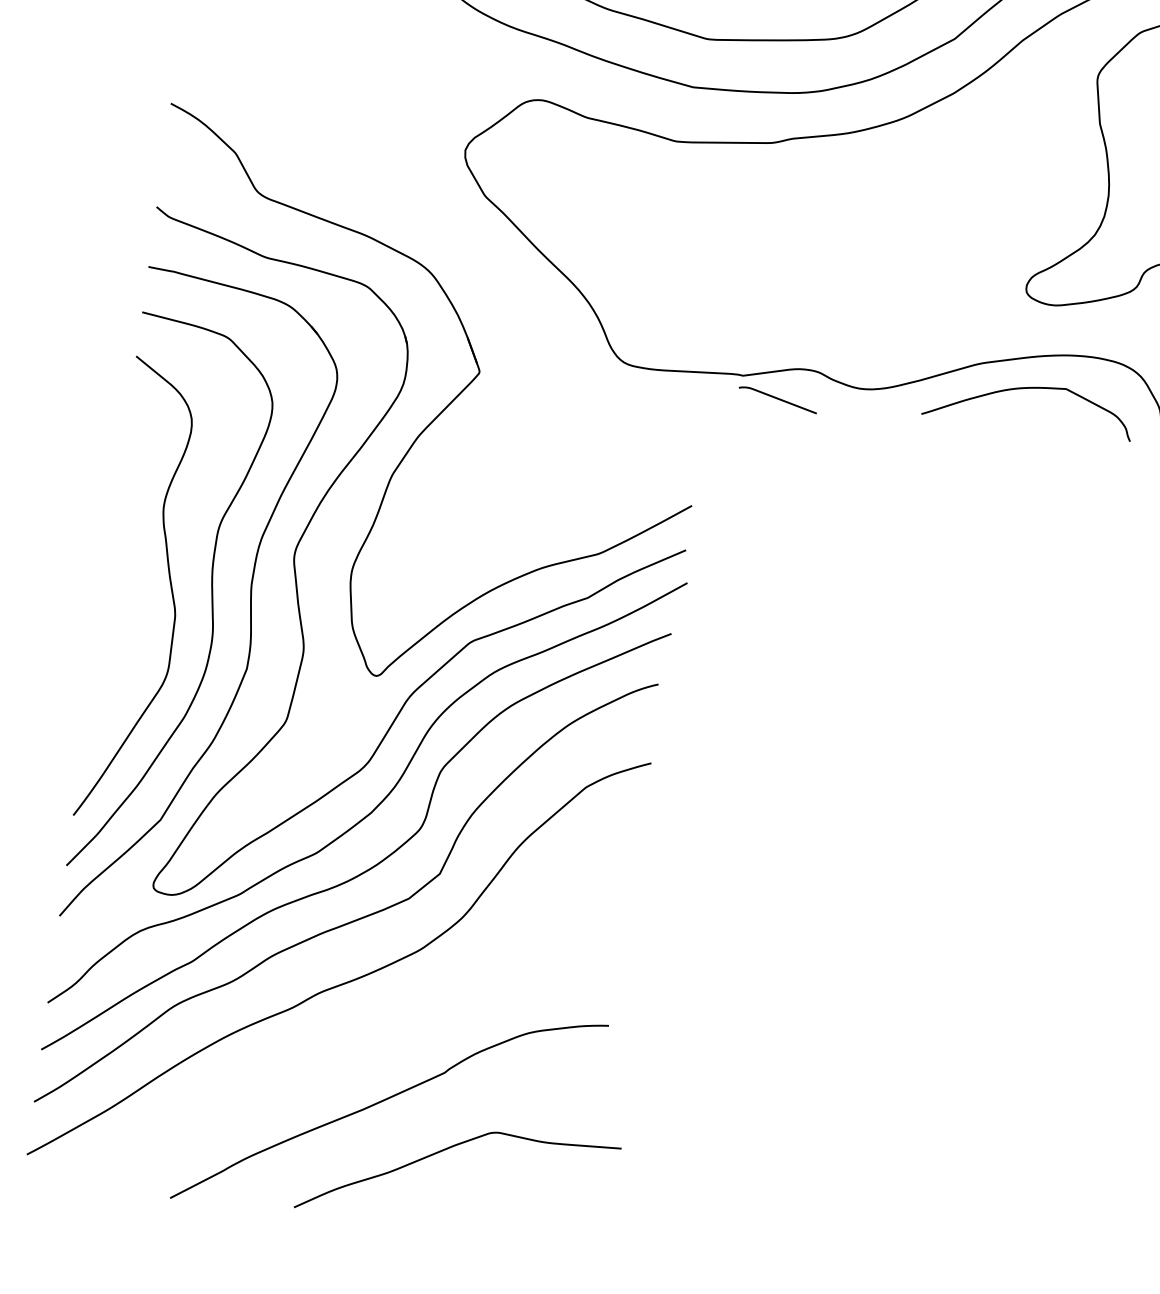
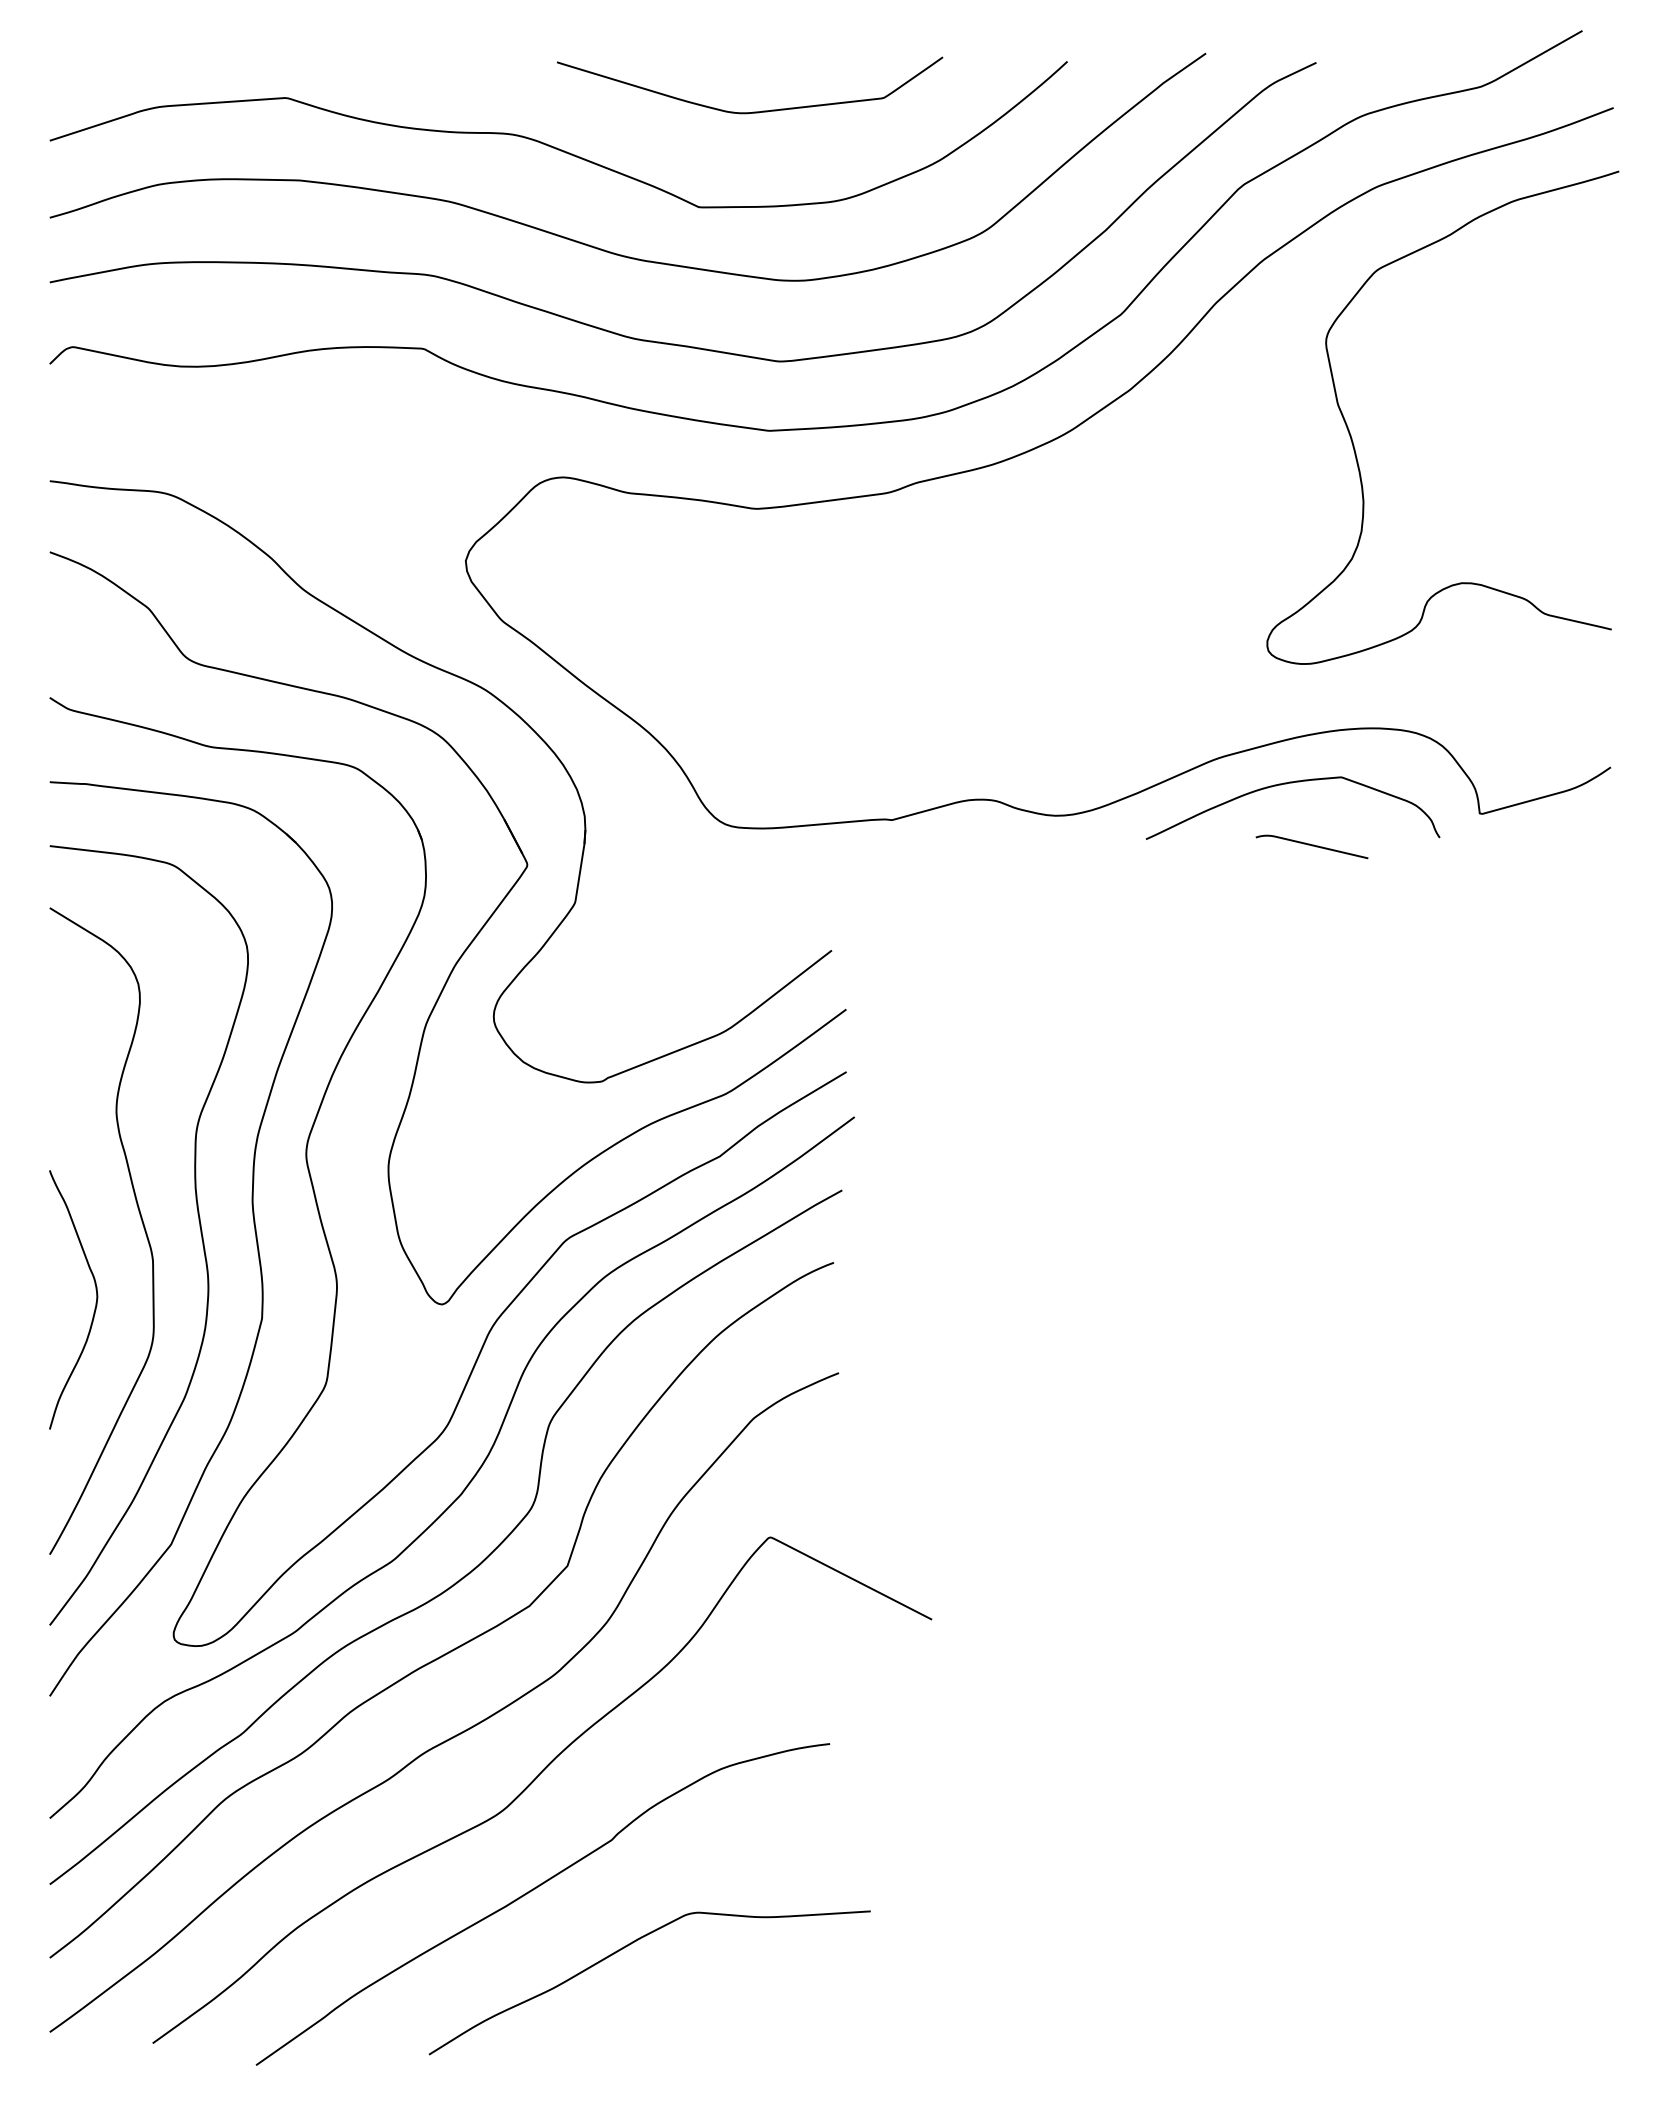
part: (476, 254) -> (500, 702), added
curve: (777, 398) -> (1311, 845), moved
curve: (130, 640) -> (95, 1302), added
curve: (395, 1023) -> (534, 1781), added

